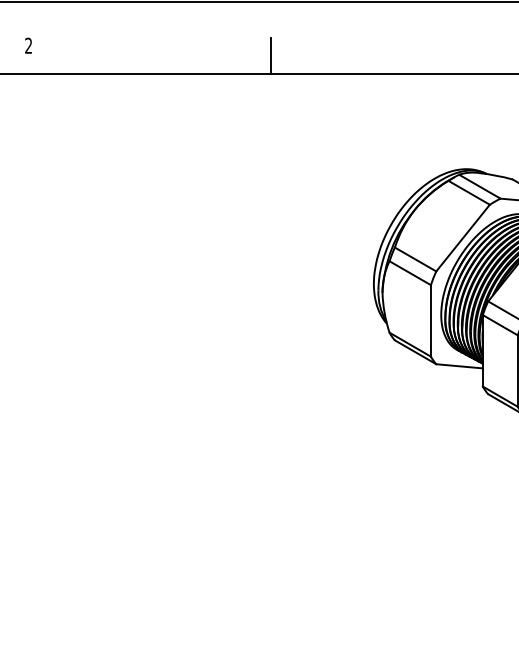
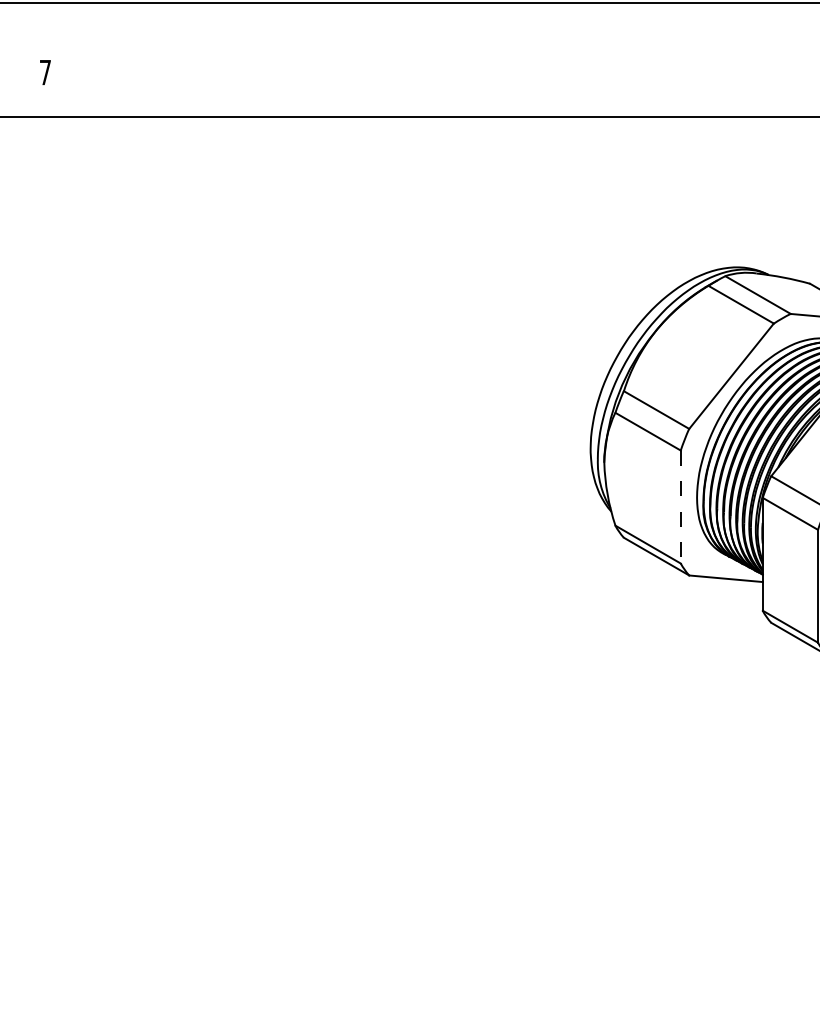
text: (28, 45) -> (45, 72), 2 -> 7
line: (271, 55) -> (428, 87), removed
line: (430, 320) -> (680, 506), solid -> dashed

